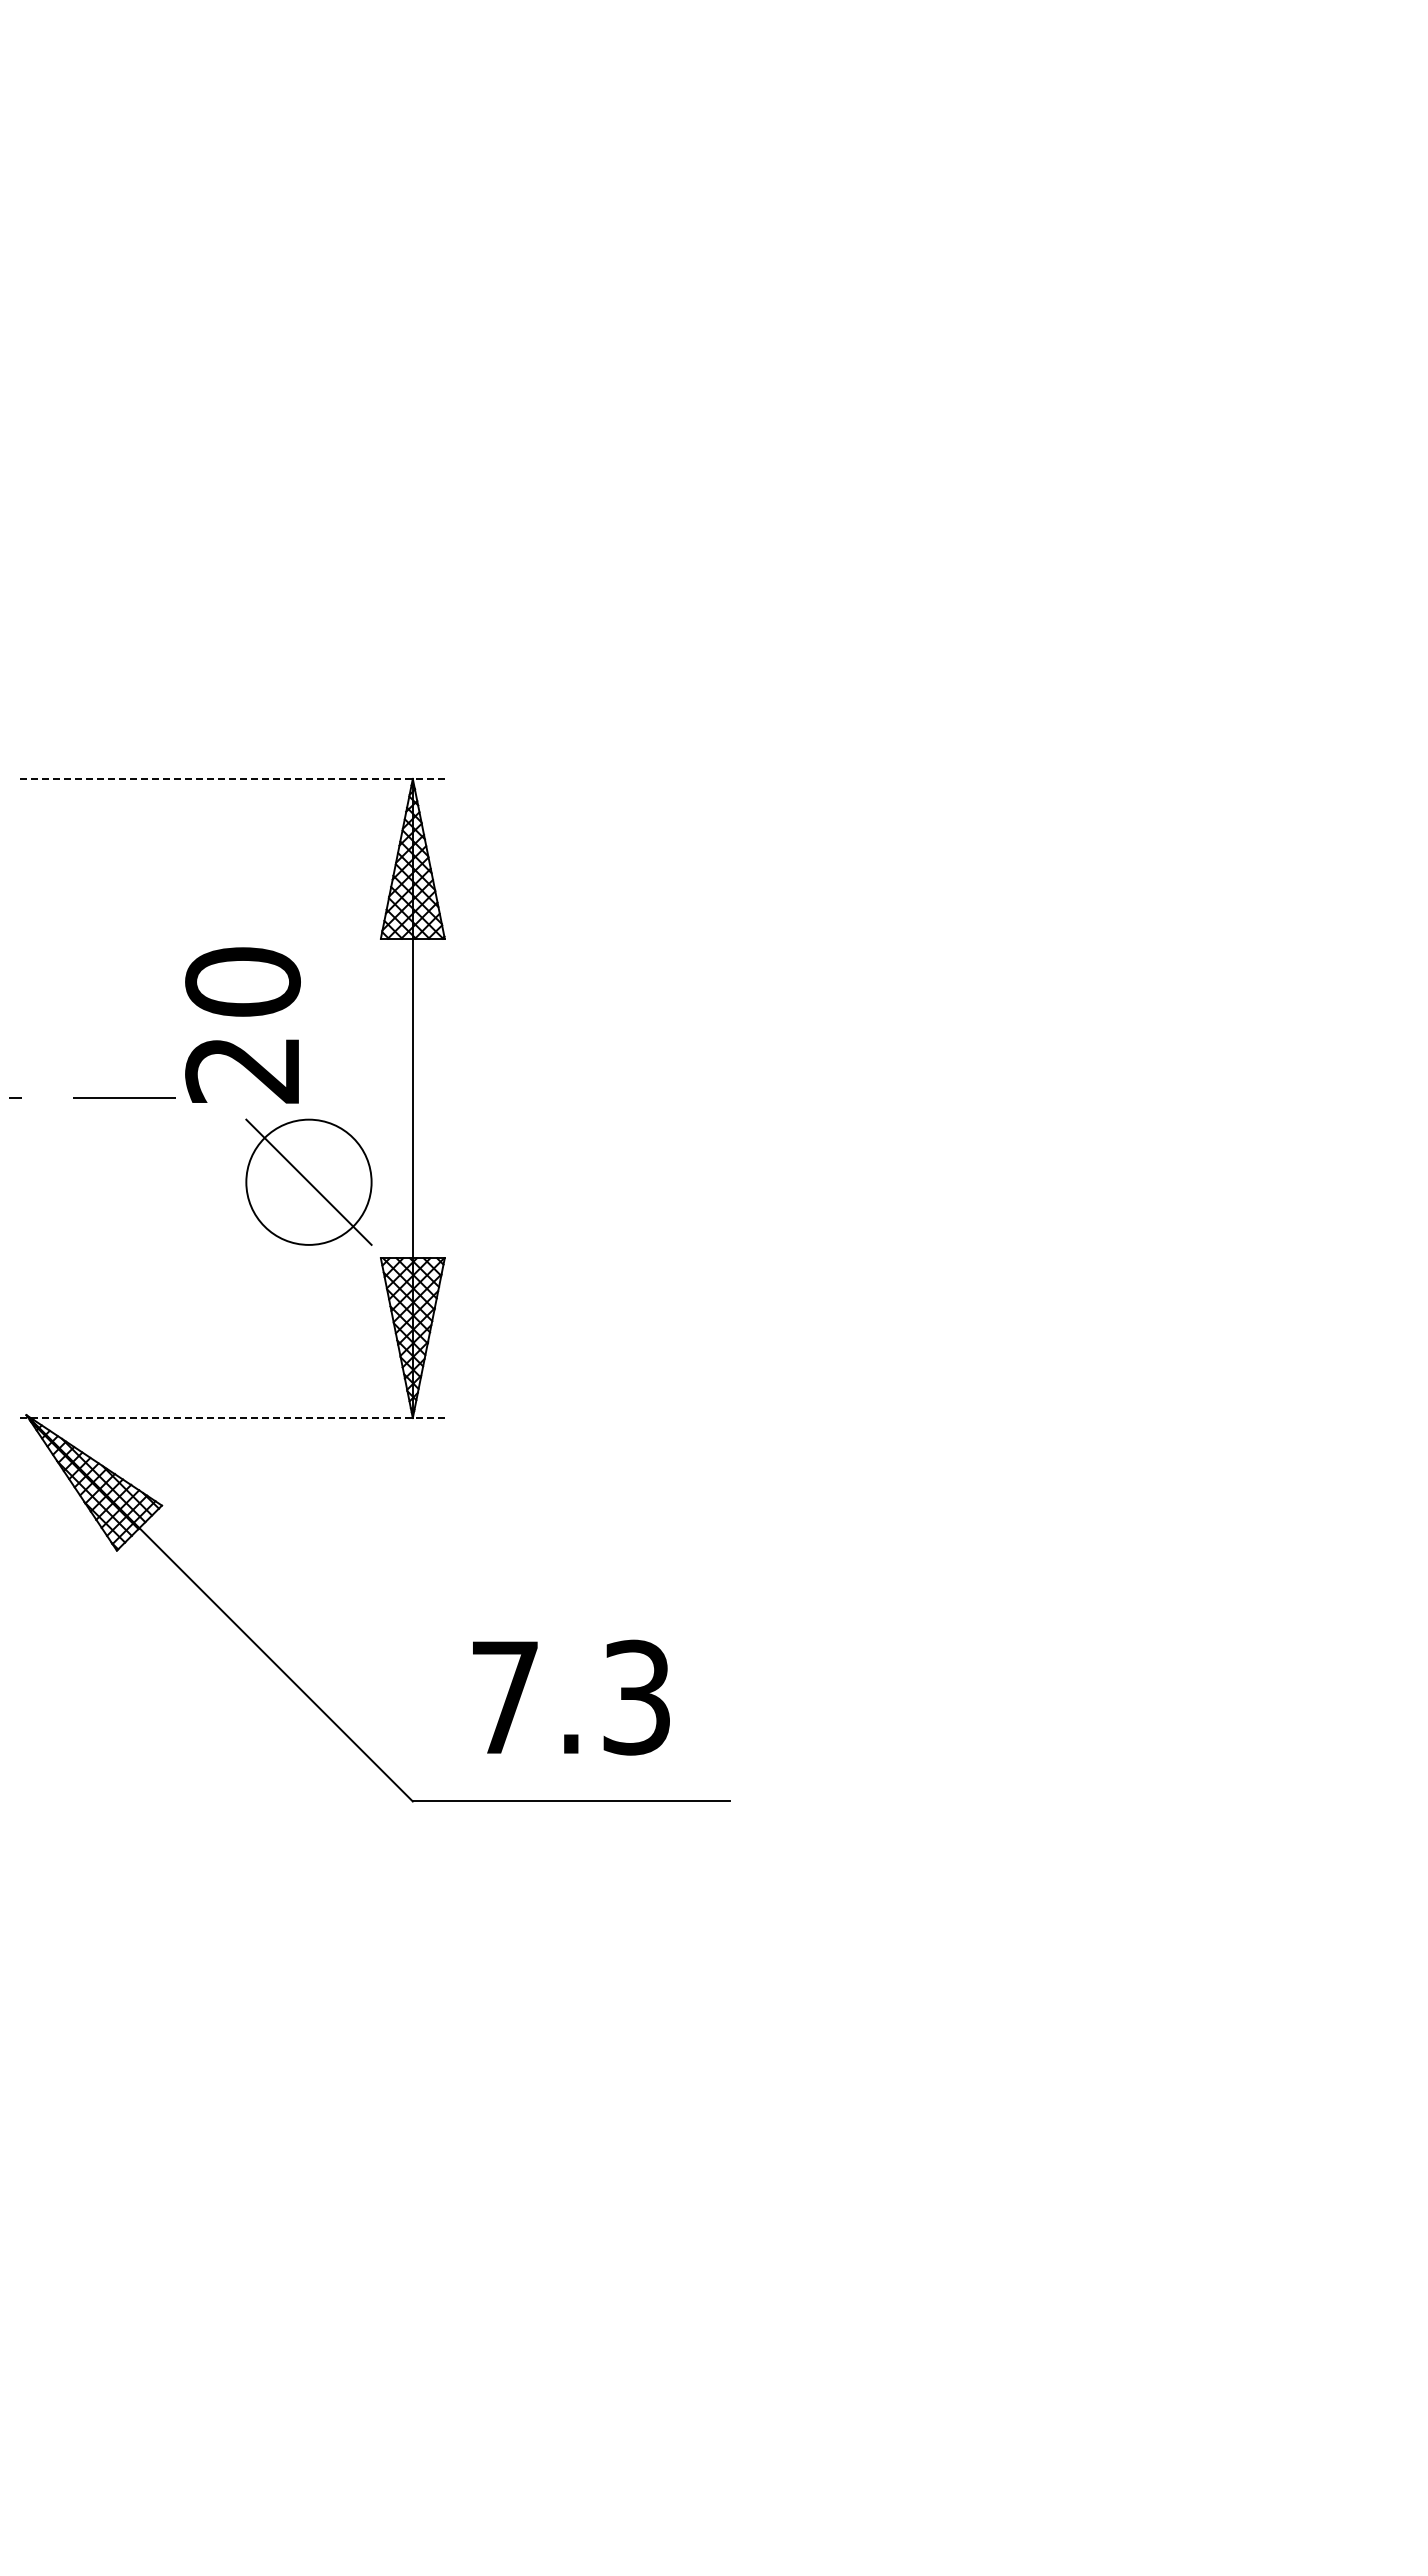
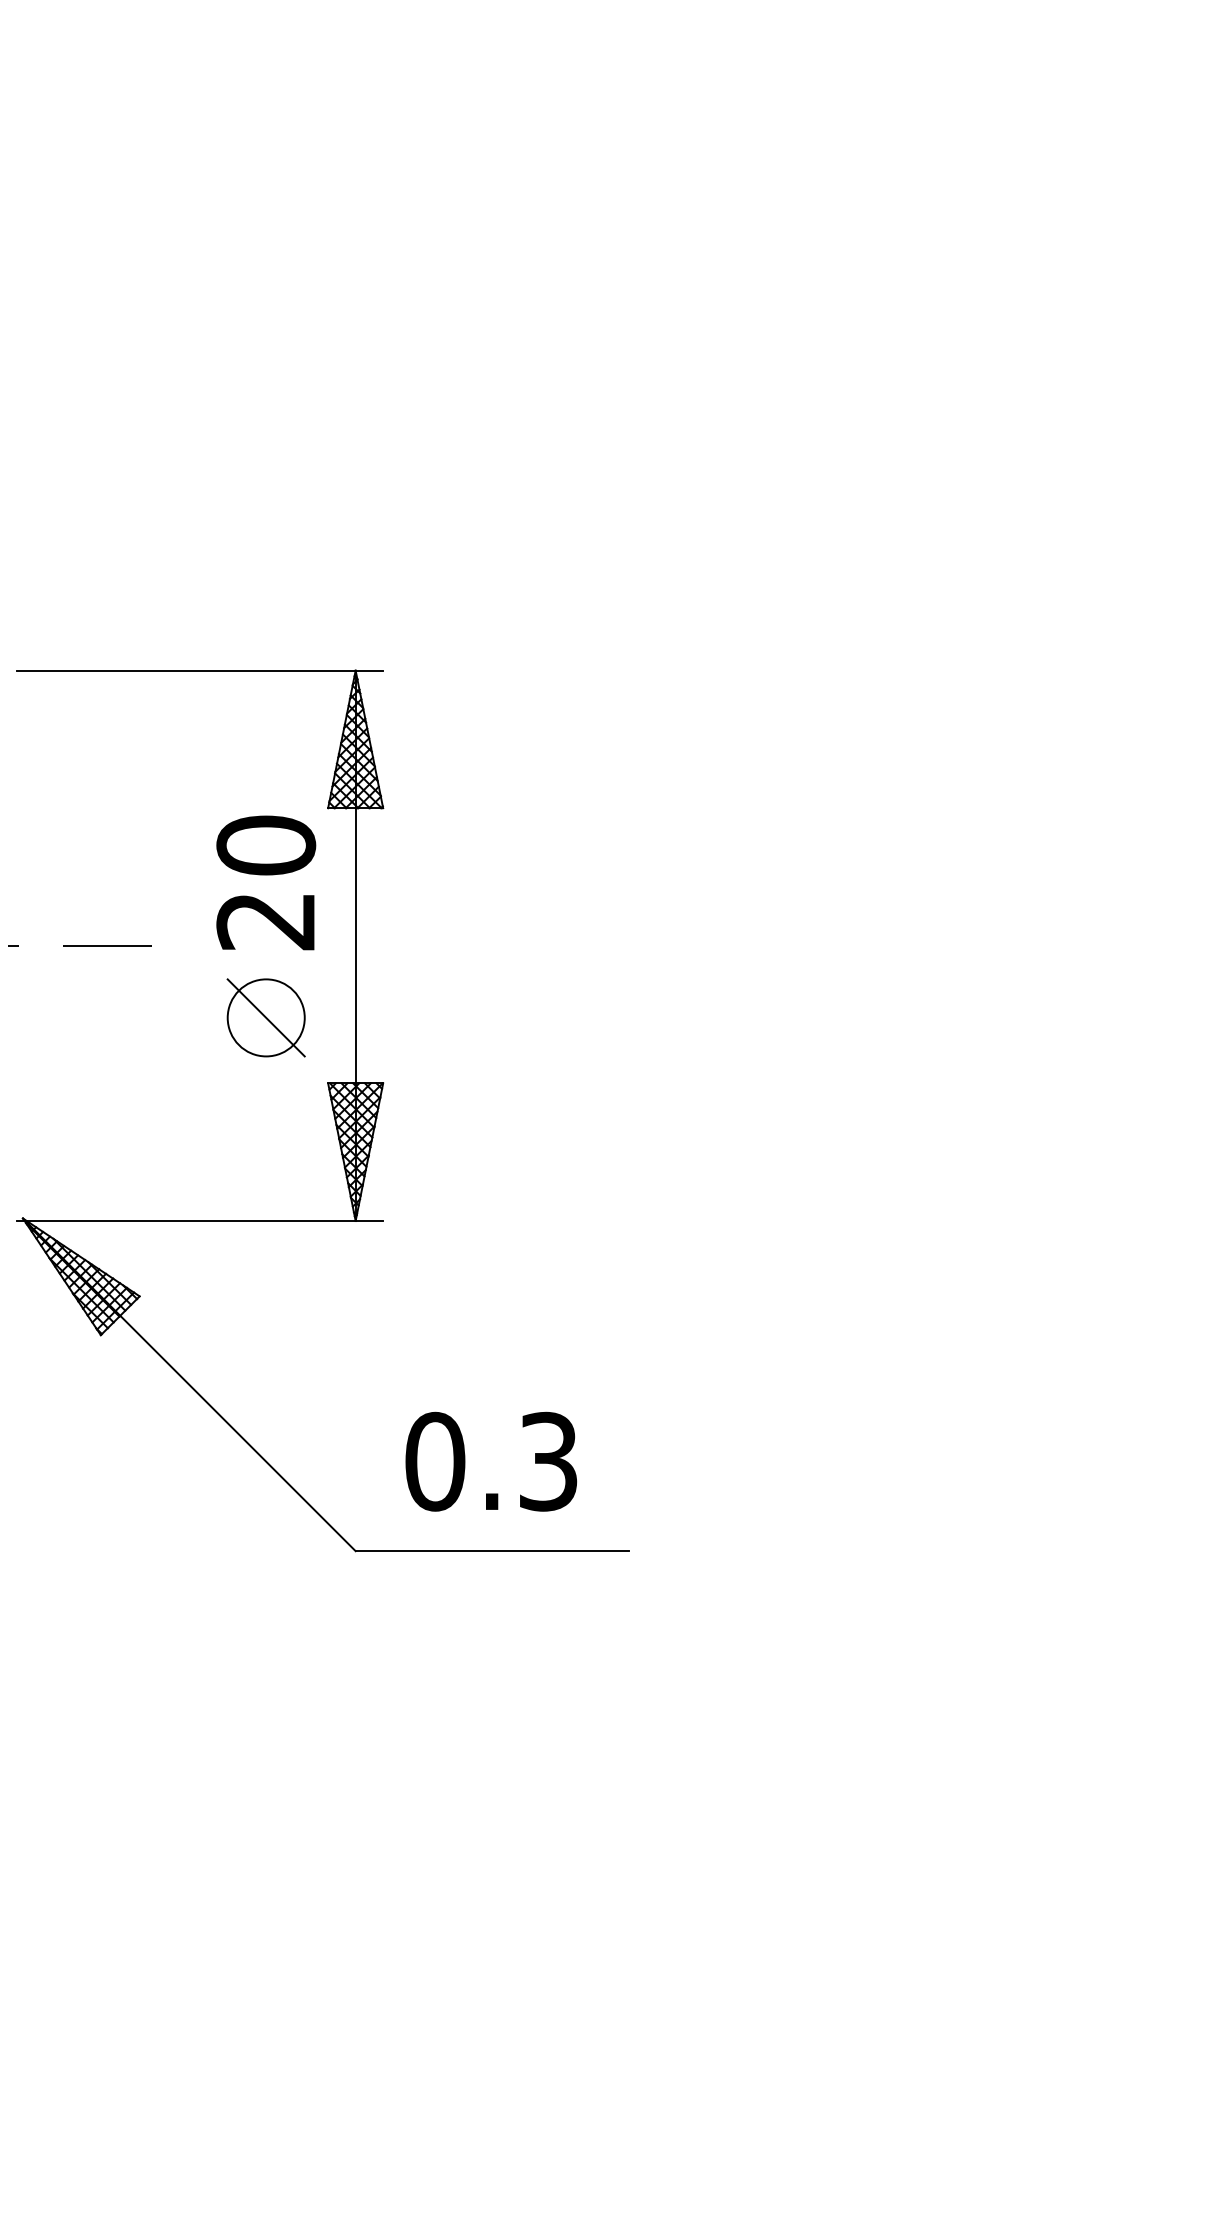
line: (231, 778) -> (199, 670), dashed -> solid
text: (242, 1025) -> (265, 882), moved
part: (308, 1181) -> (265, 1017), size x0.71
line: (232, 1418) -> (200, 1221), dashed -> solid
text: (505, 1697) -> (435, 1461), 7.3 -> 0.3

